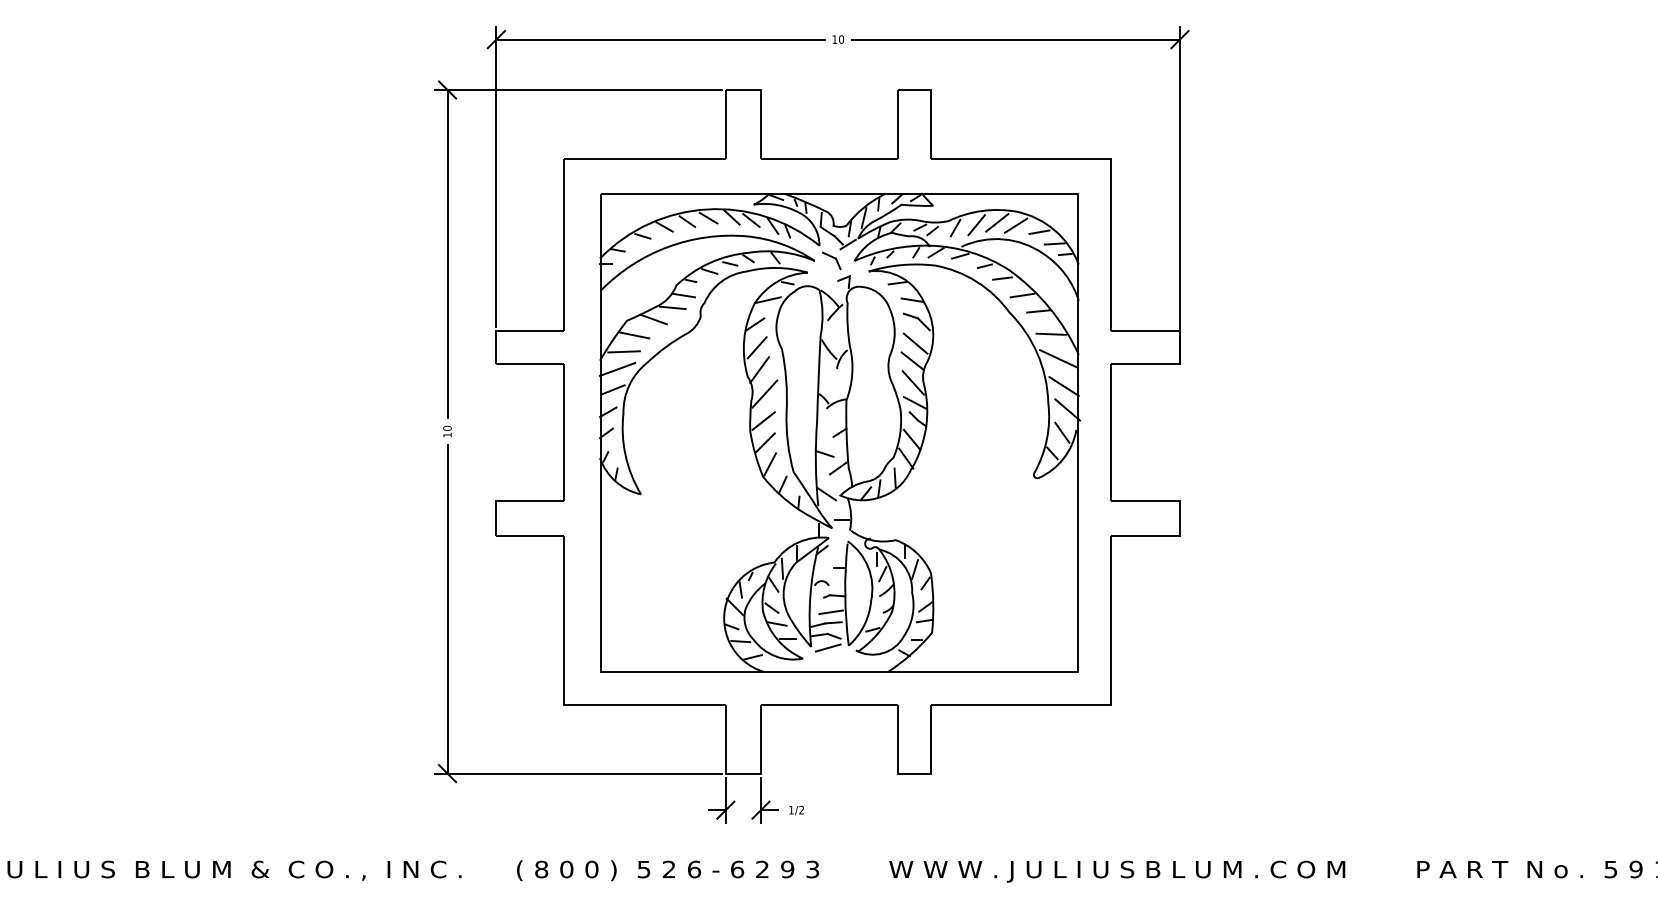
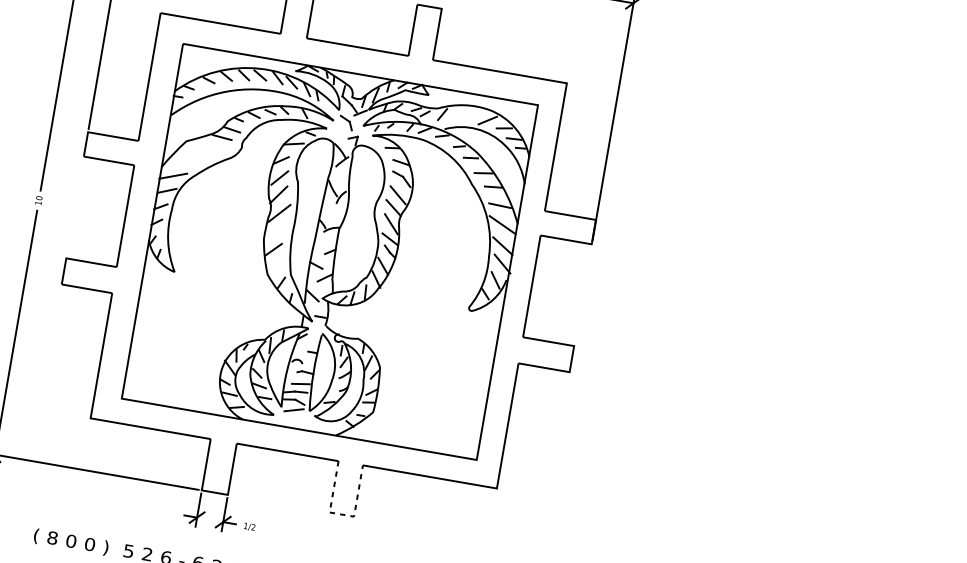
line: (997, 222) -> (474, 115), removed
line: (976, 225) -> (458, 115), removed
line: (653, 319) -> (206, 143), removed
line: (634, 335) -> (190, 153), removed
line: (623, 351) -> (179, 163), removed
line: (763, 420) -> (275, 232), removed
line: (770, 464) -> (274, 266), removed
line: (914, 773) -> (342, 514), solid -> dashed

